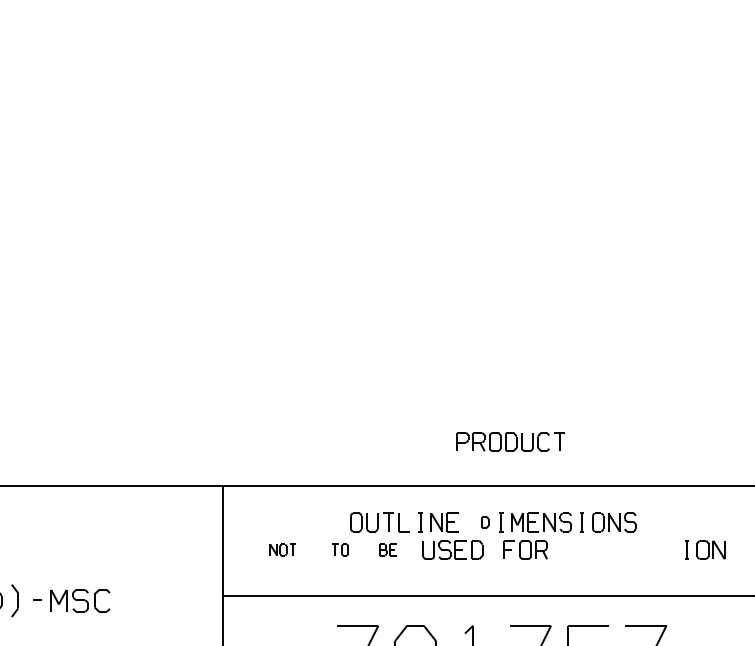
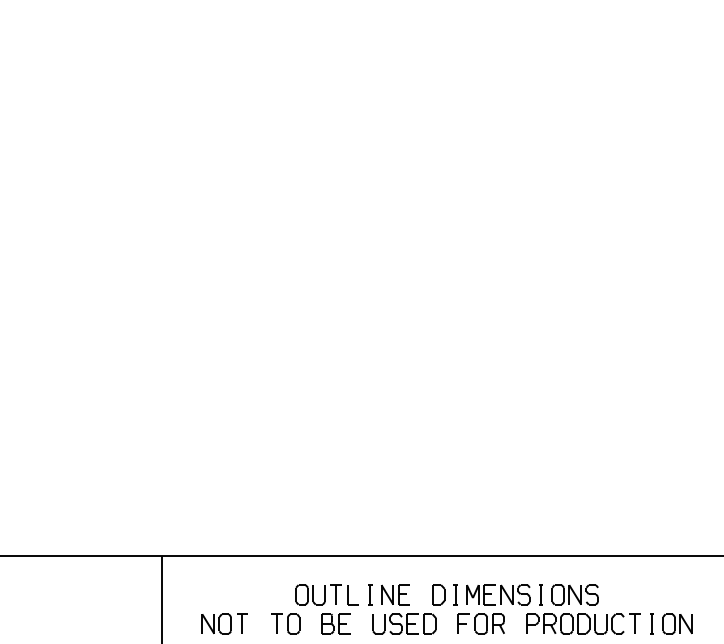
part: (510, 441) -> (582, 623), moved
part: (485, 522) -> (439, 594), size x1.67
part: (282, 549) -> (224, 623), size x1.67
part: (340, 549) -> (285, 623), size x1.67
part: (387, 549) -> (335, 623), size x1.67

